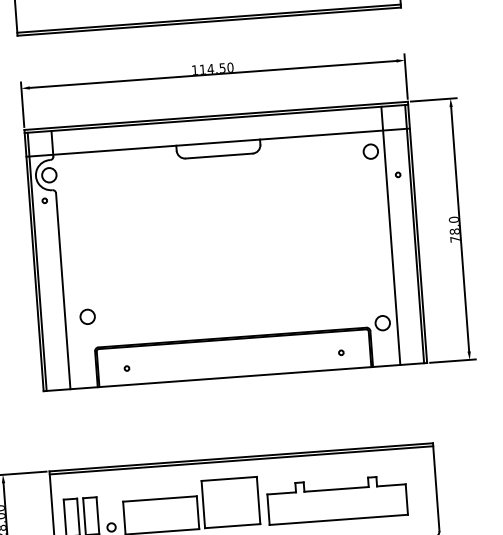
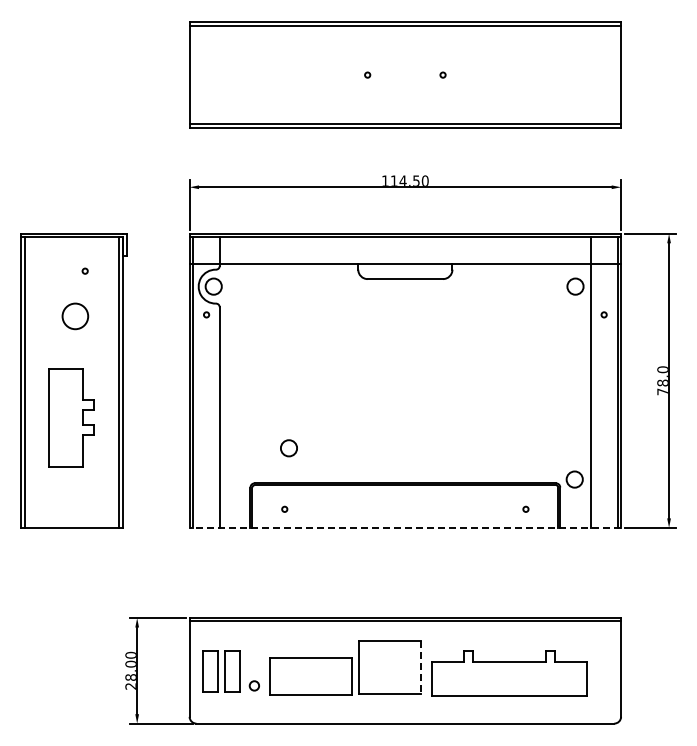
circle: (87, 317) -> (288, 448), moved
line: (235, 376) -> (405, 527), solid -> dashed
line: (258, 500) -> (421, 667), solid -> dashed

